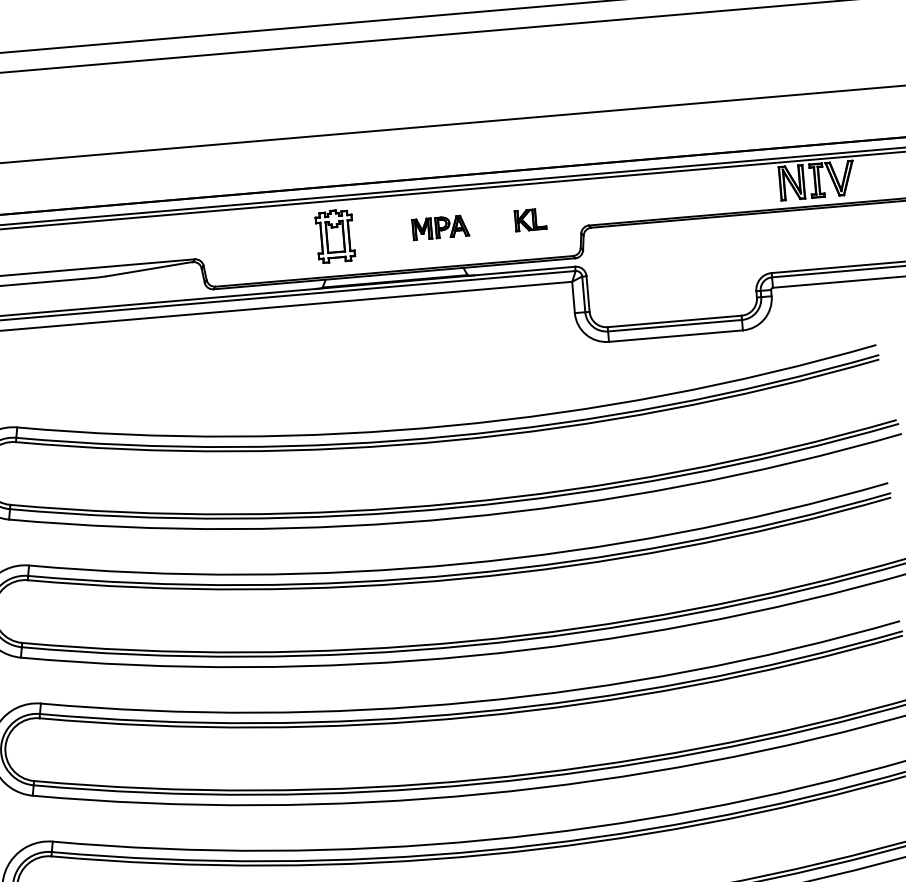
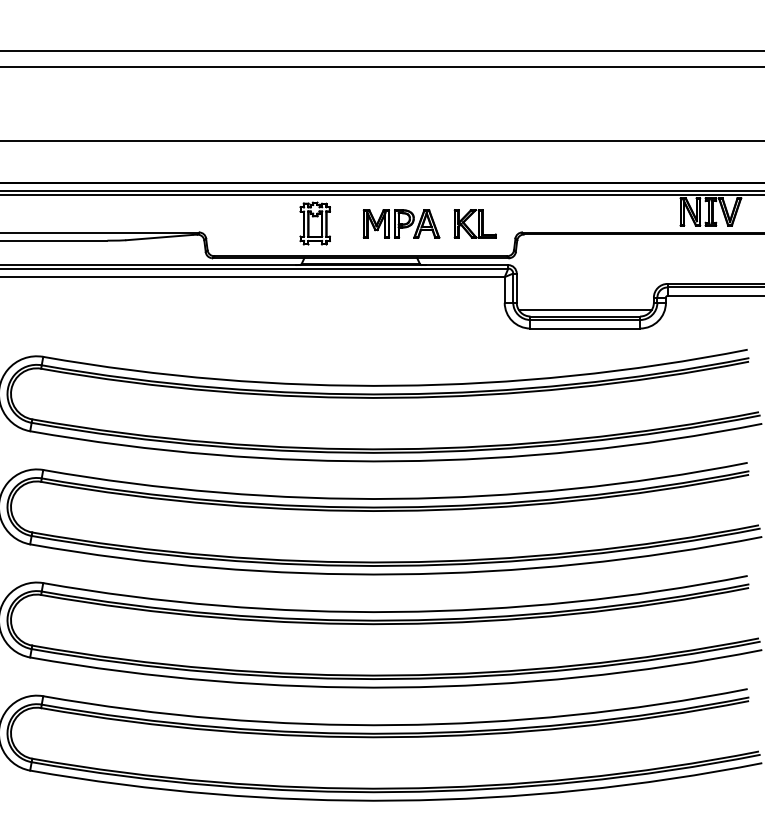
part: (529, 219) -> (474, 223), size x1.67
part: (440, 227) -> (401, 223), size x1.67
line: (672, 312) -> (584, 309), added

